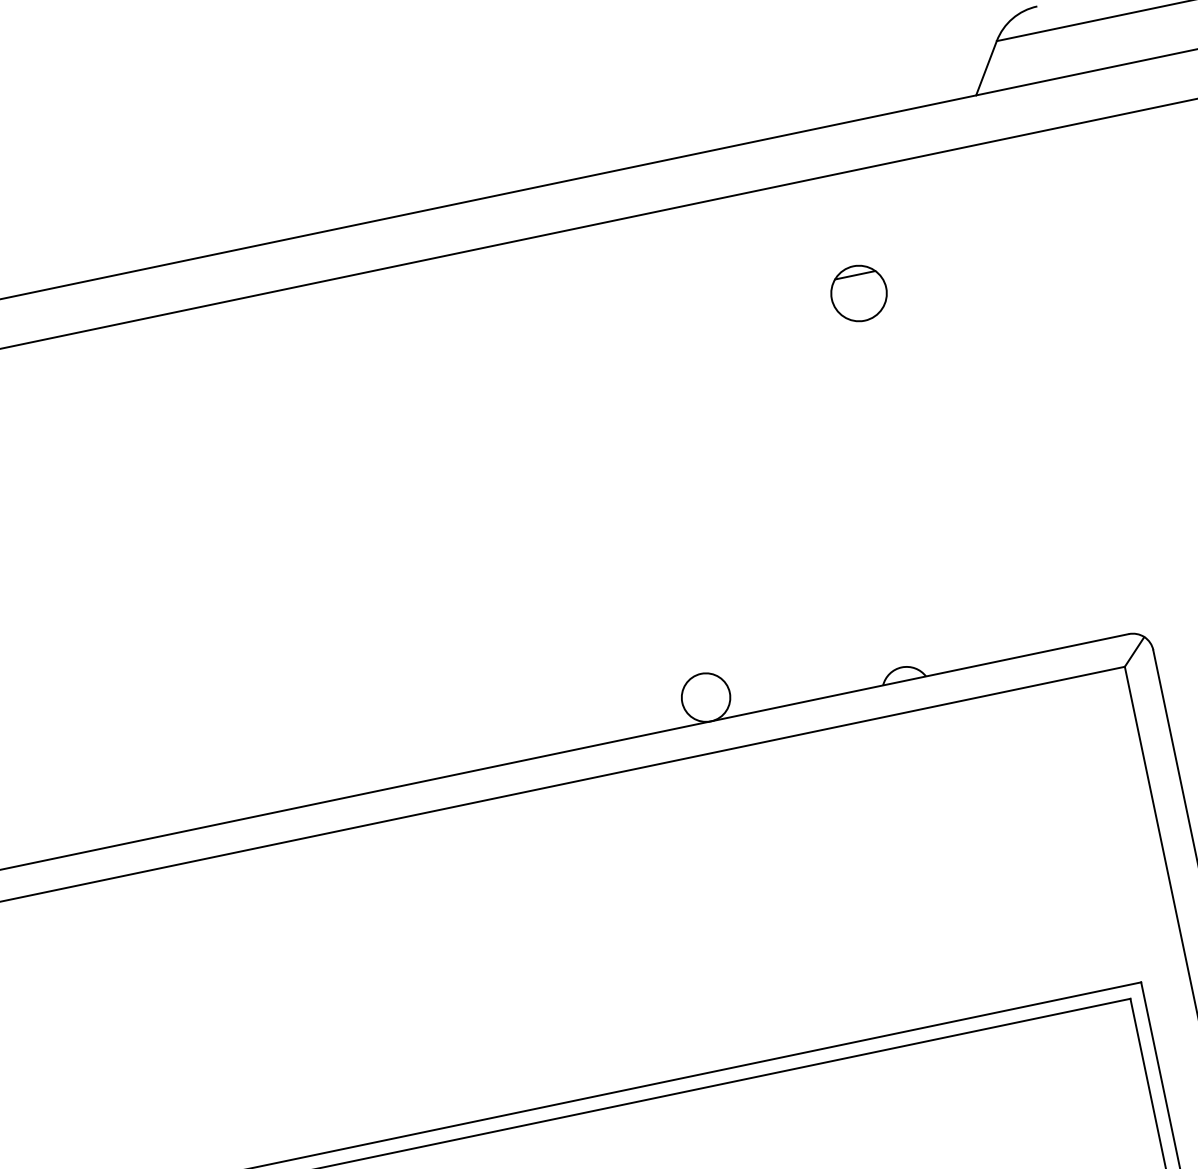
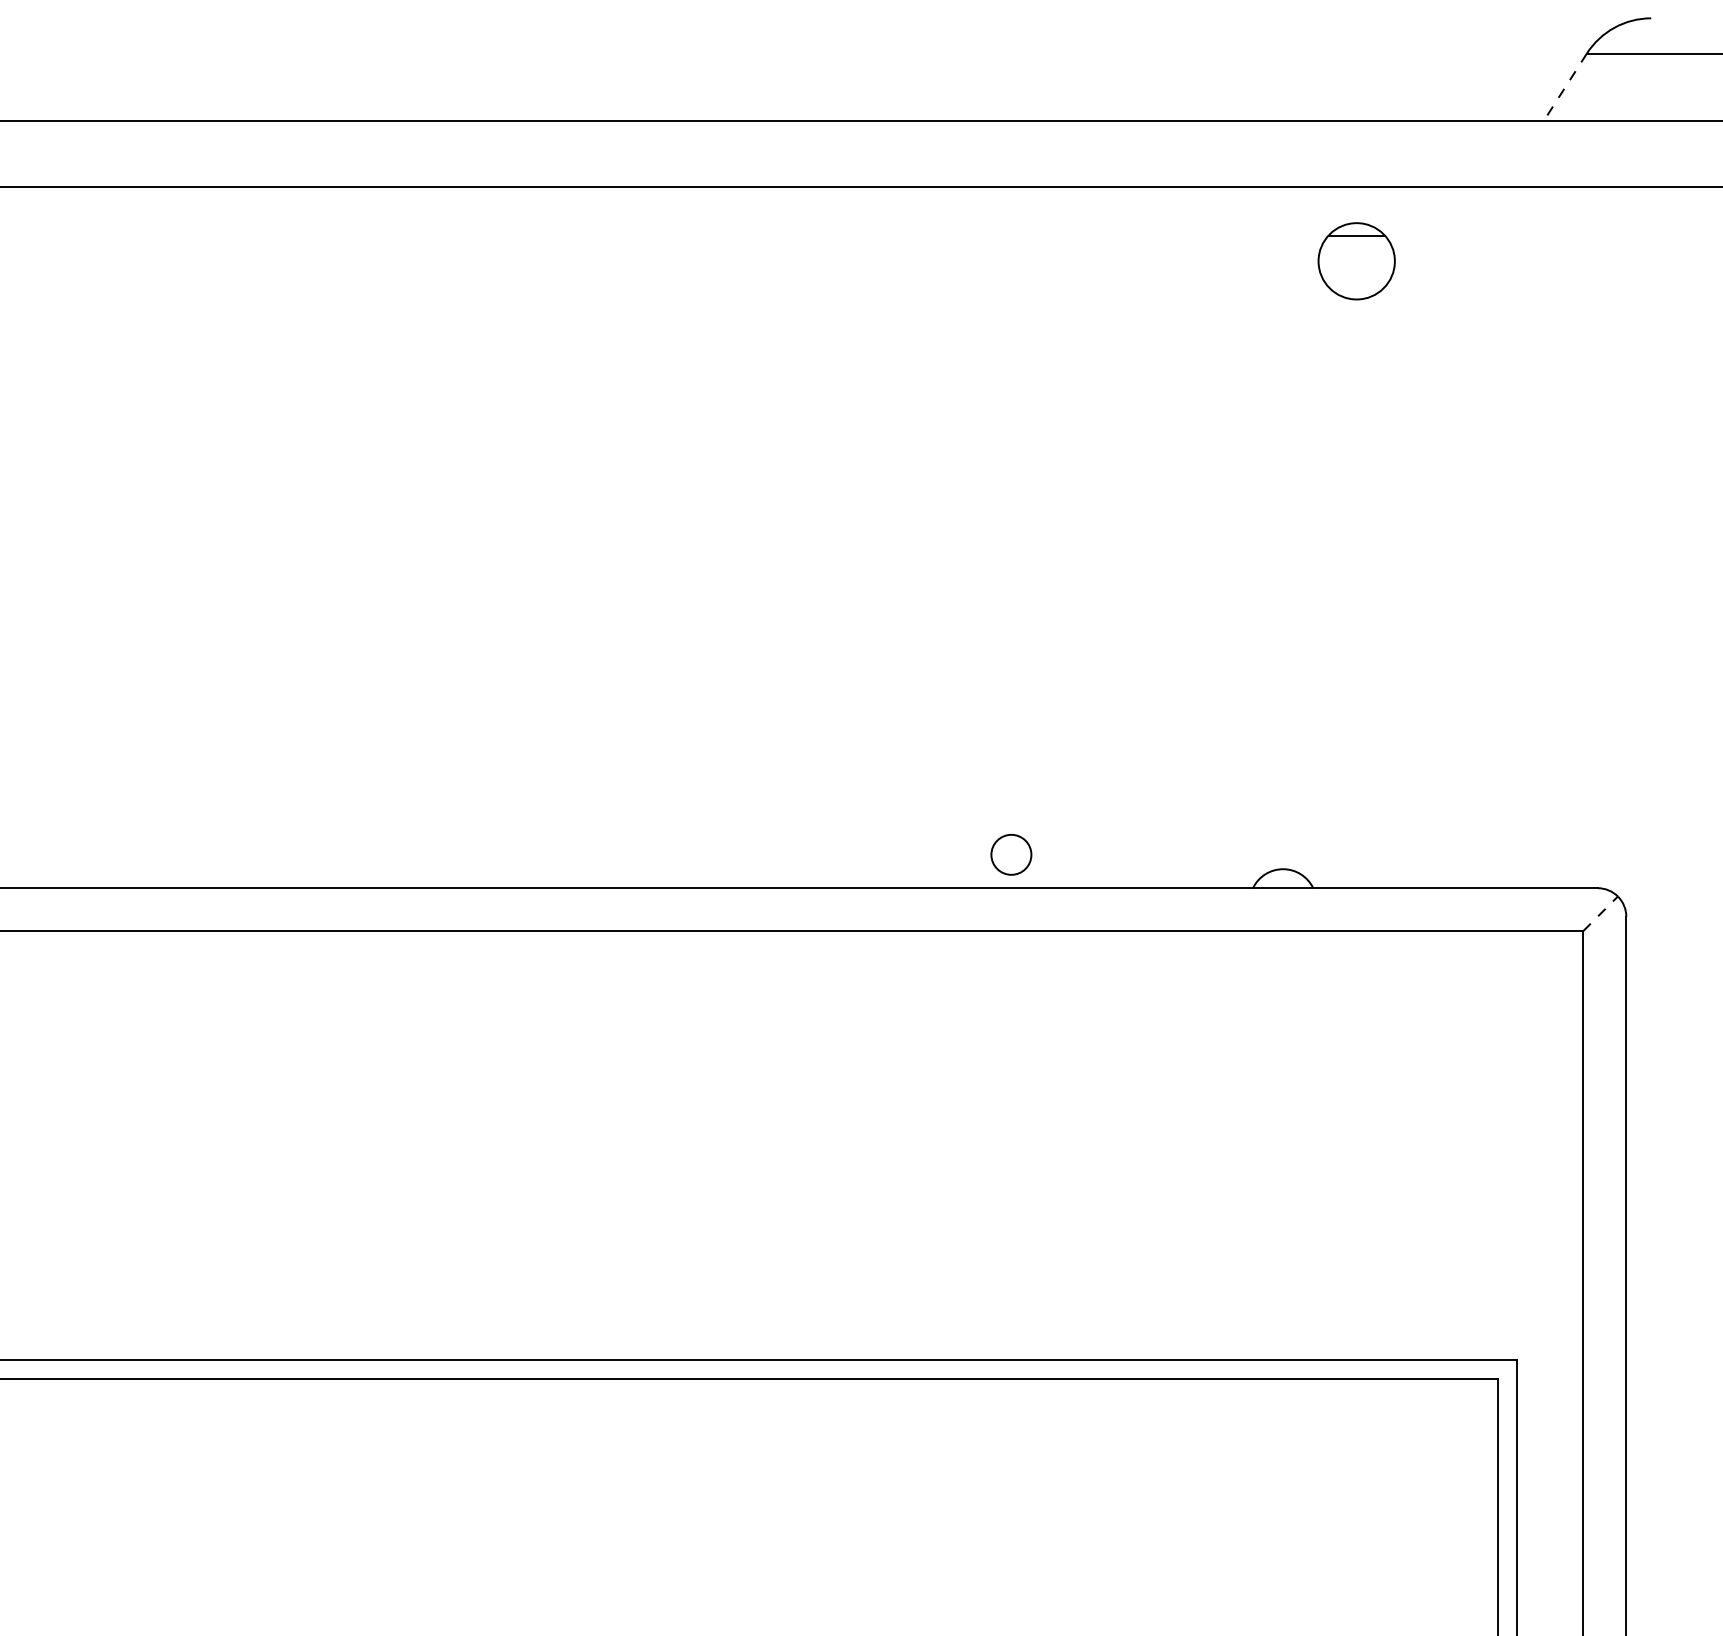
line: (986, 68) -> (1565, 87), solid -> dashed
part: (858, 293) -> (1356, 261), moved
line: (1134, 651) -> (1600, 913), solid -> dashed
circle: (706, 697) -> (1011, 854), size x0.6

